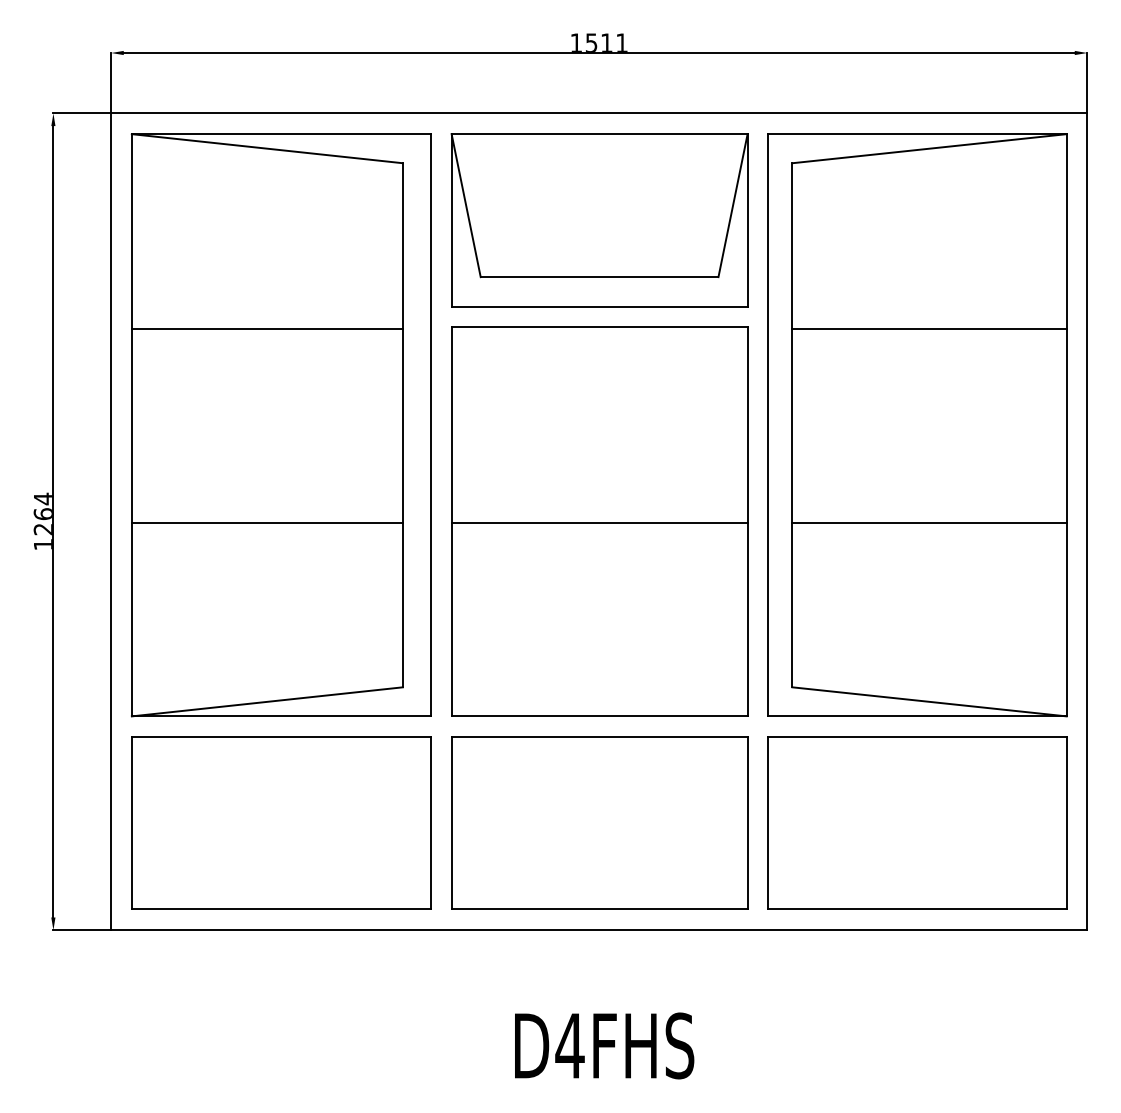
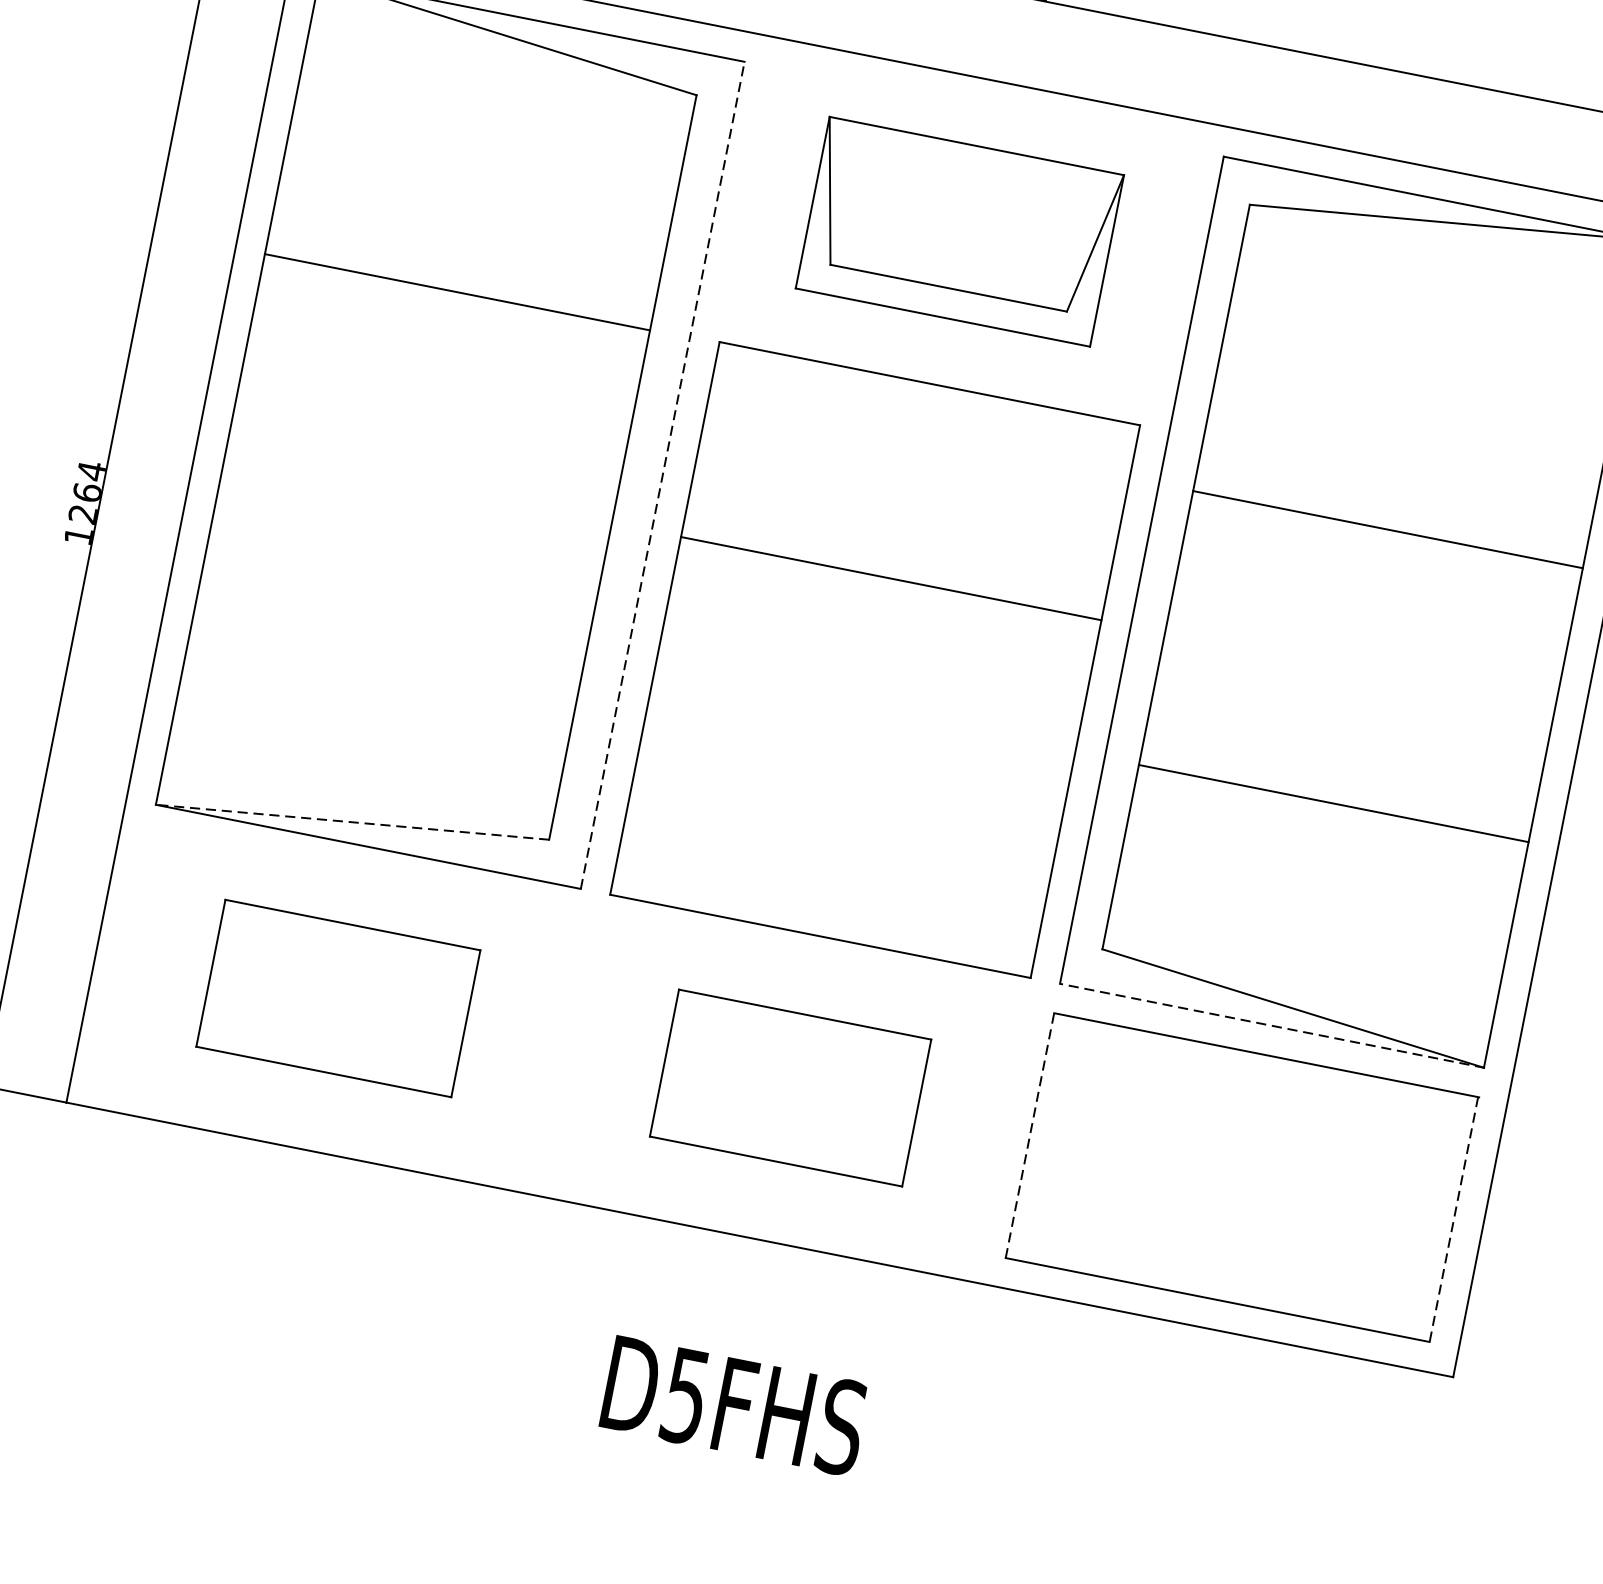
part: (599, 220) -> (959, 231), size x0.7
line: (929, 328) -> (1388, 529), moved
line: (430, 424) -> (662, 474), solid -> dashed
line: (266, 522) -> (401, 567), removed
line: (599, 522) -> (891, 578), moved
line: (929, 522) -> (1333, 803), moved
line: (266, 701) -> (351, 821), solid -> dashed
line: (917, 716) -> (1271, 1025), solid -> dashed
part: (281, 822) -> (338, 997), size x0.6
part: (599, 822) -> (790, 1087), size x0.6
line: (768, 822) -> (1030, 1134), solid -> dashed
line: (1066, 823) -> (1453, 1219), solid -> dashed
text: (569, 1046) -> (684, 1396), D4FHS -> D5FHS

